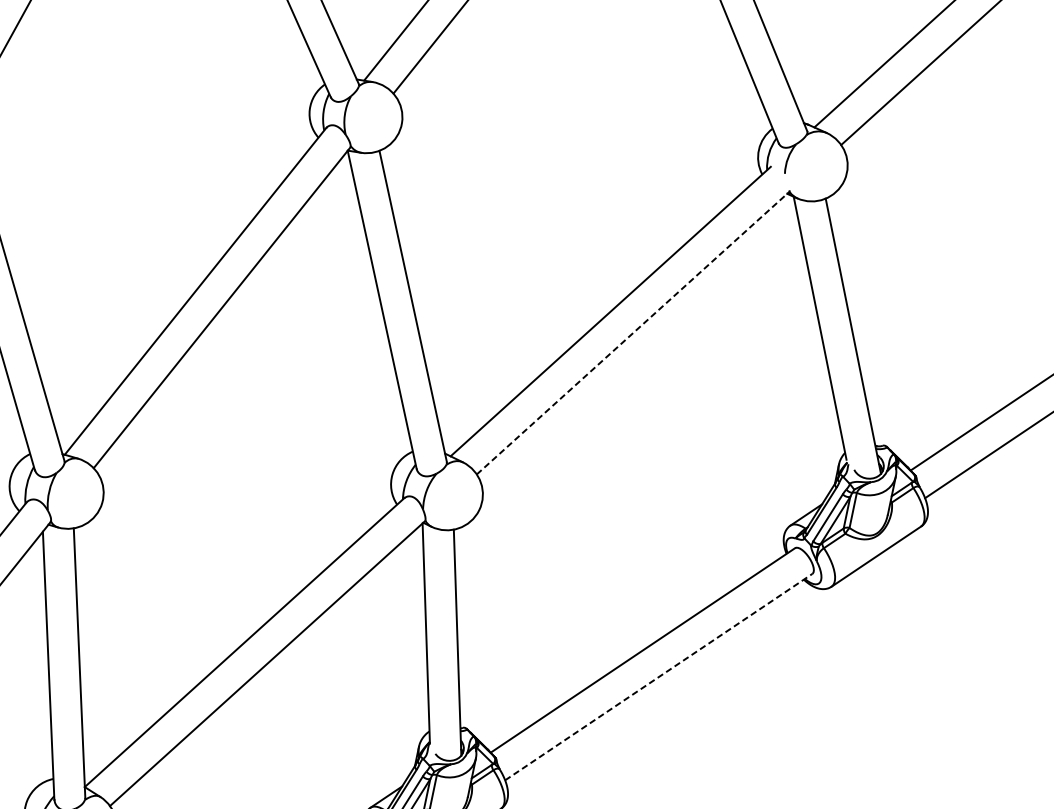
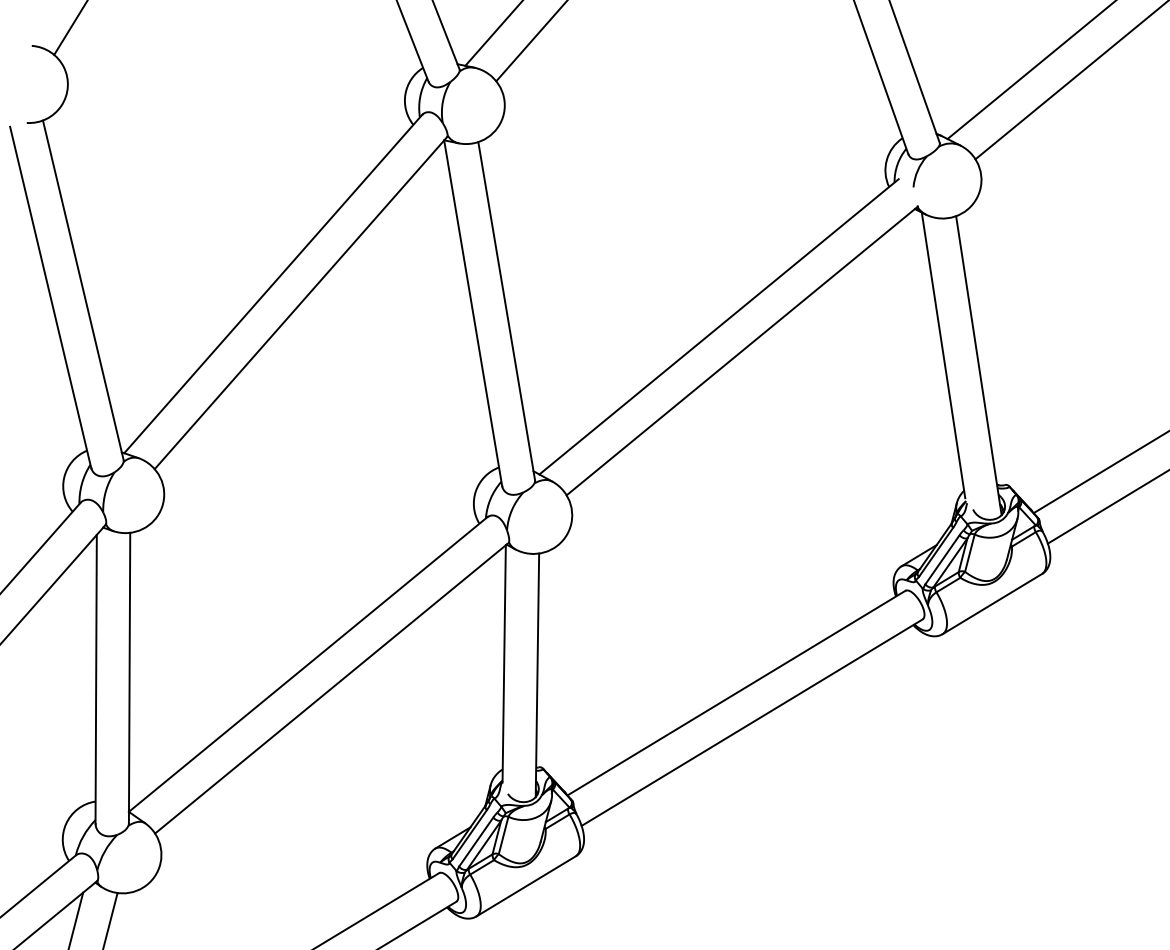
line: (633, 332) -> (742, 350), dashed -> solid
line: (659, 676) -> (752, 722), dashed -> solid

